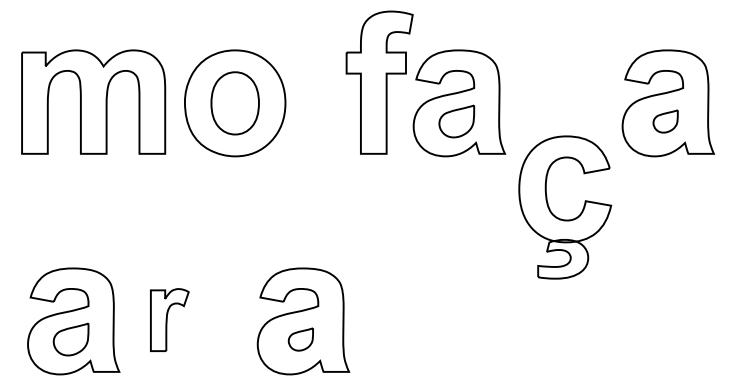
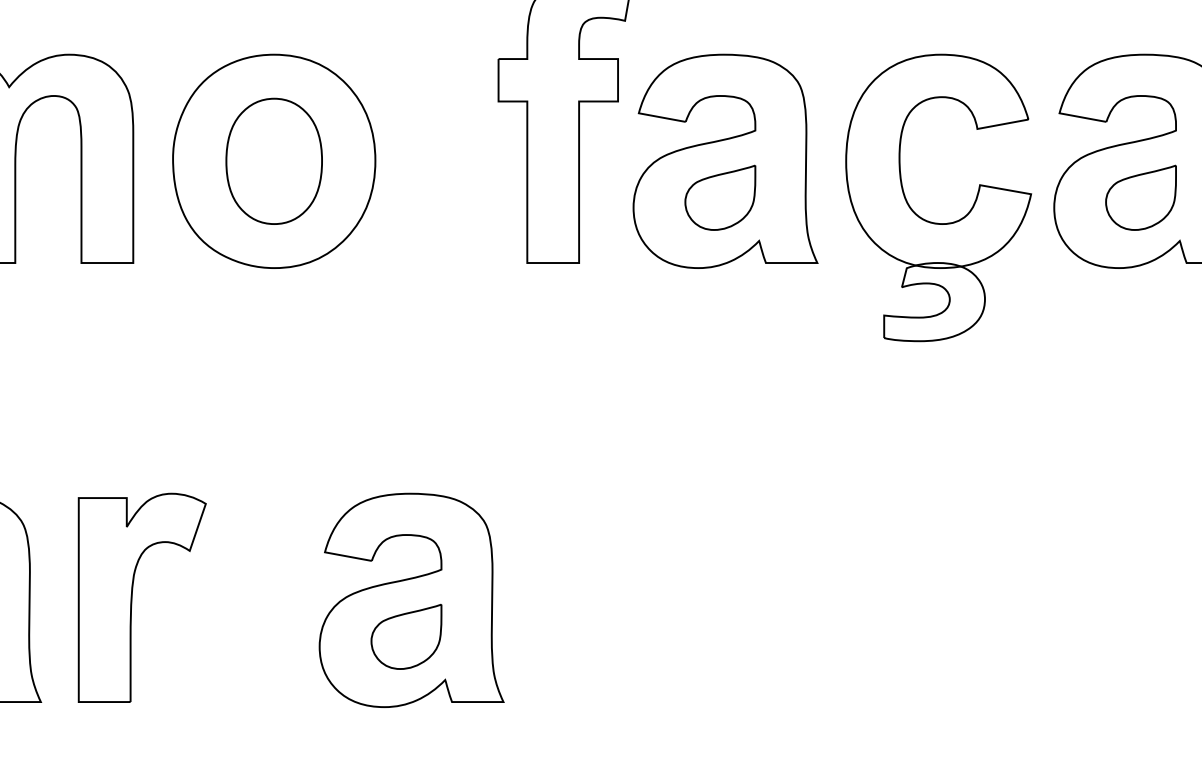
part: (665, 121) -> (1140, 197), size x1.43
part: (561, 218) -> (931, 220), moved
part: (169, 319) -> (141, 596), size x1.67
part: (300, 339) -> (405, 636), size x1.43

